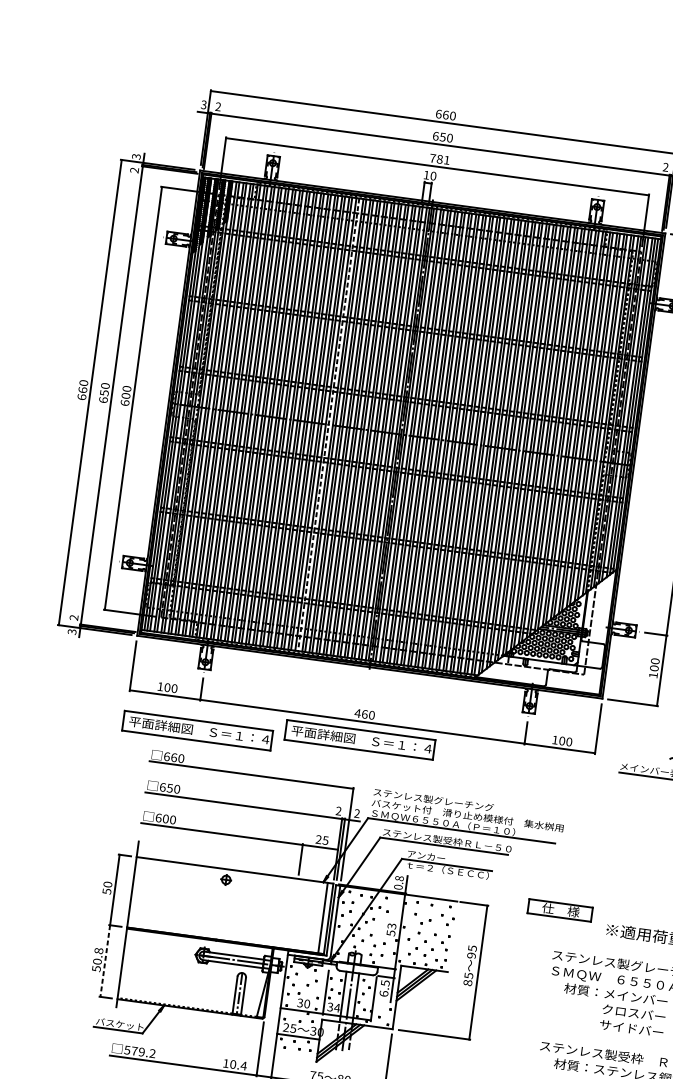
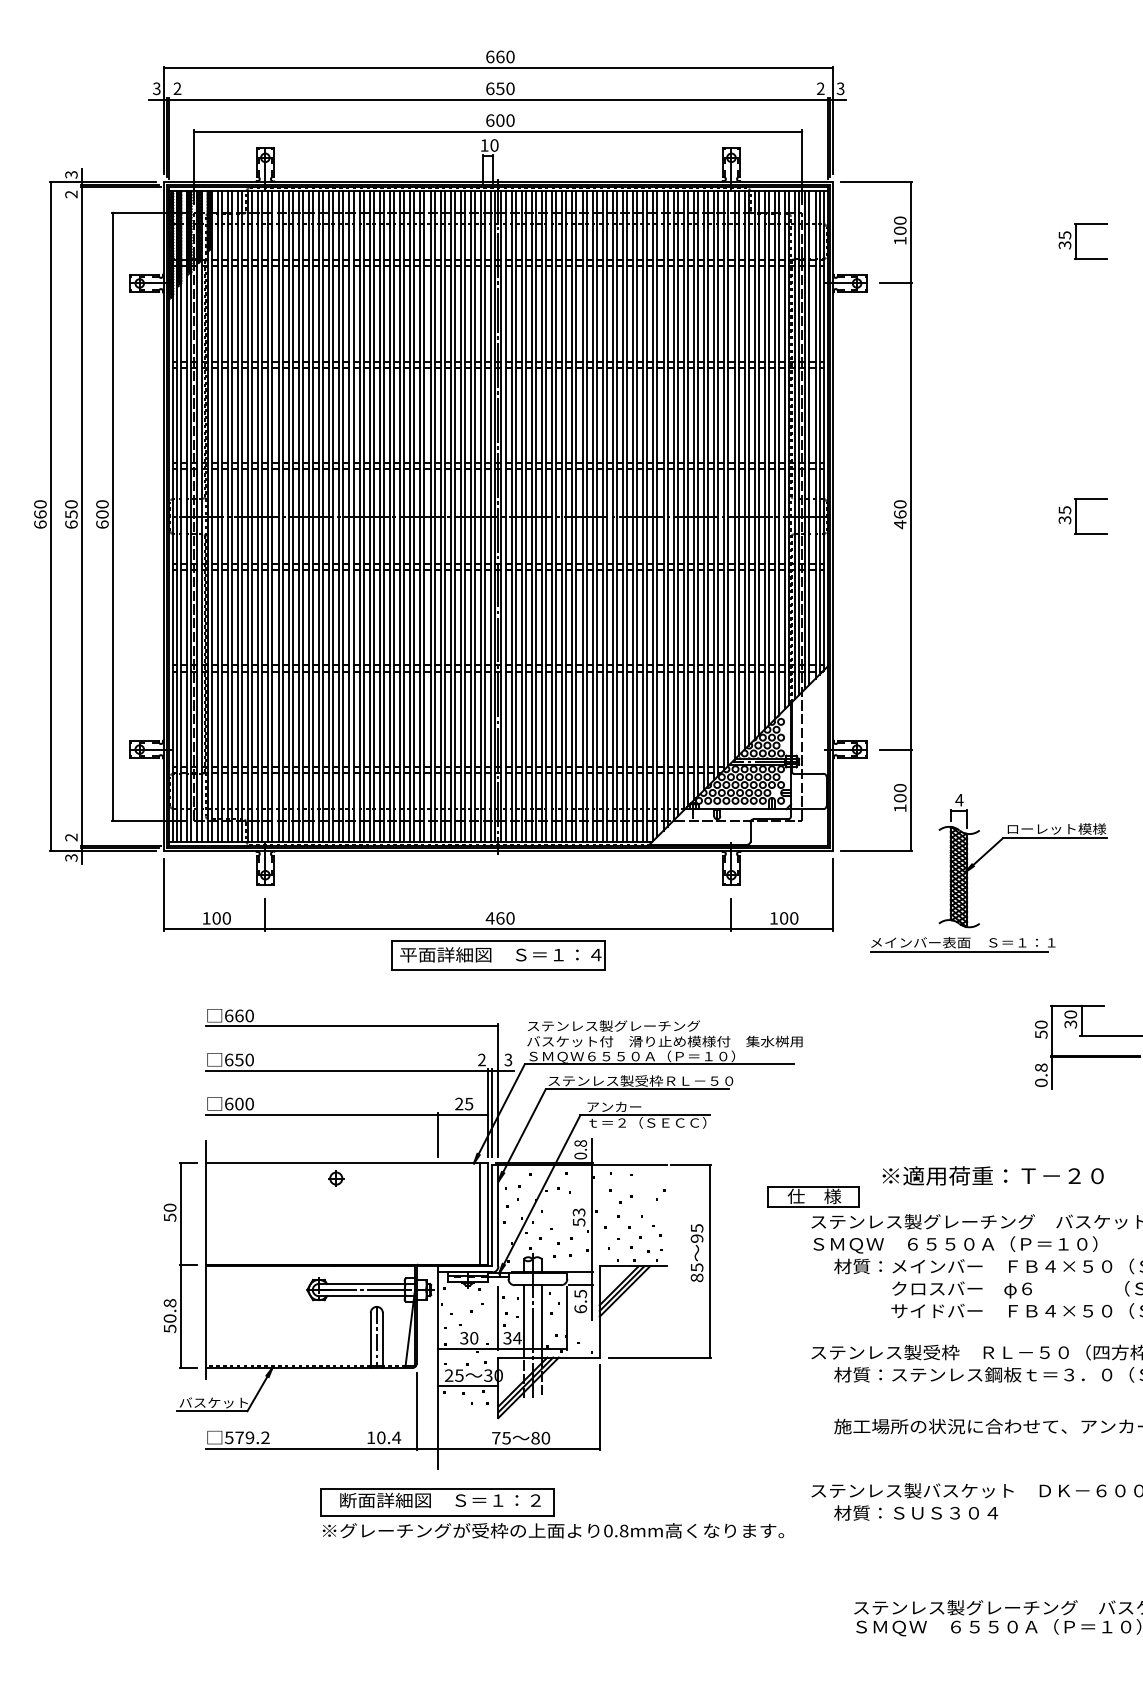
text: (440, 159) -> (500, 120), 781 -> 600
line: (328, 425) -> (394, 517), dashed -> solid
part: (197, 730) -> (267, 973), removed
text: (357, 813) -> (508, 1060), 2 -> 3
part: (560, 910) -> (813, 1196), moved
line: (105, 961) -> (181, 1316), dashed -> solid

